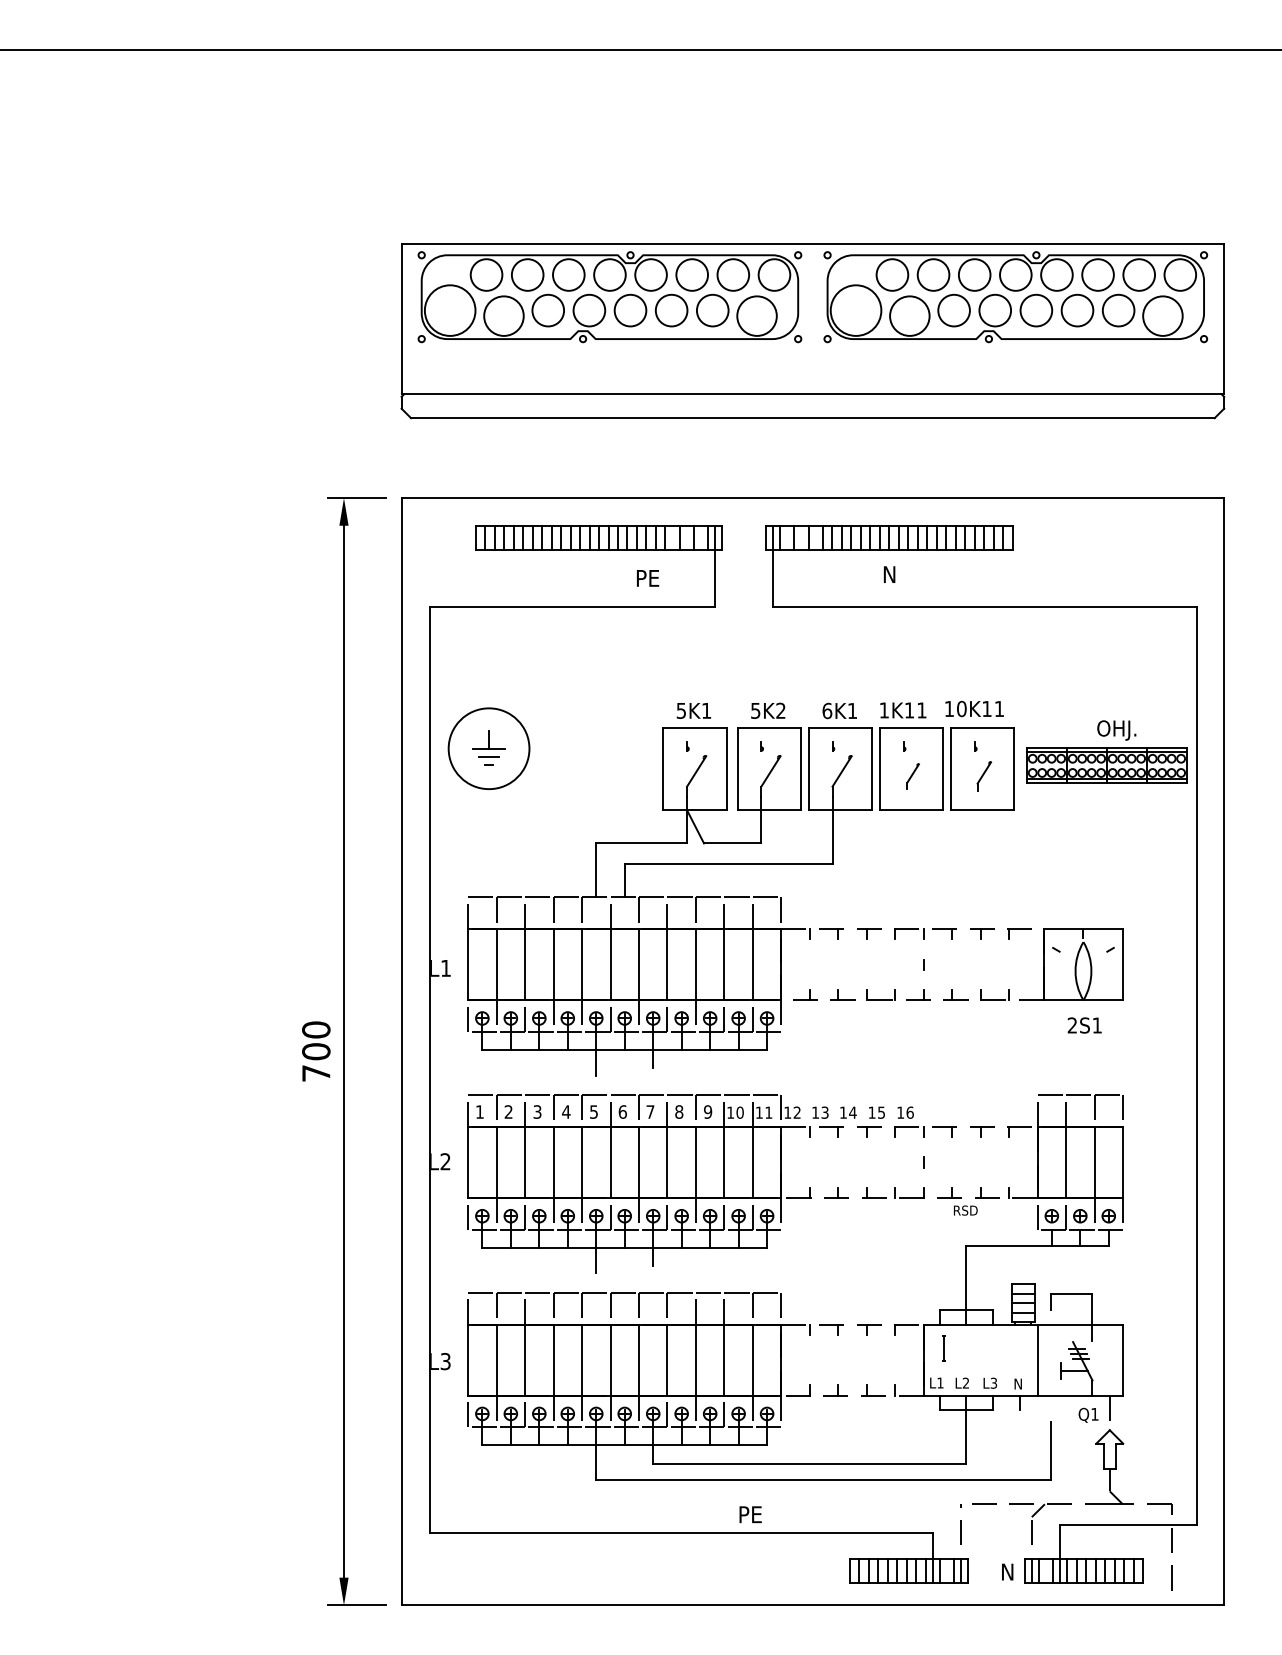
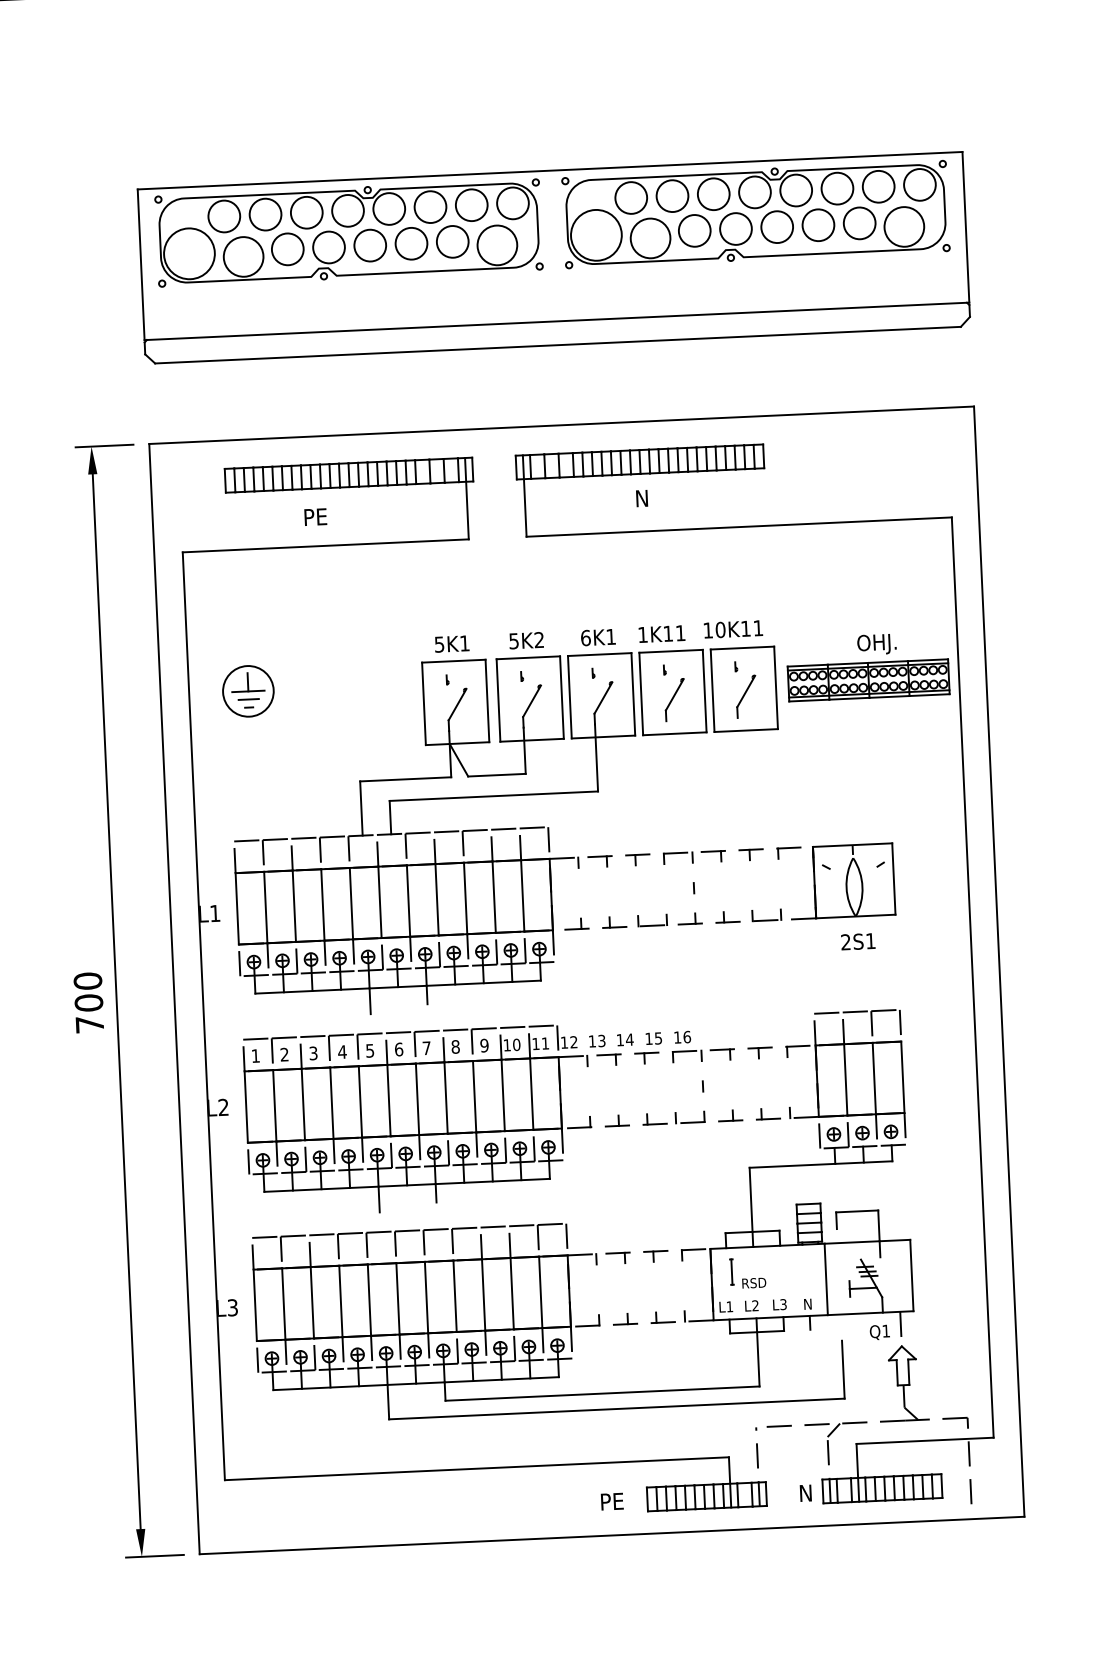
text: (648, 578) -> (316, 517), moved
circle: (488, 748) -> (247, 691), size x0.62
part: (912, 776) -> (674, 699), size x1.67
part: (983, 776) -> (745, 696), size x1.43
text: (965, 1210) -> (753, 1283), moved
text: (750, 1514) -> (612, 1501), moved

